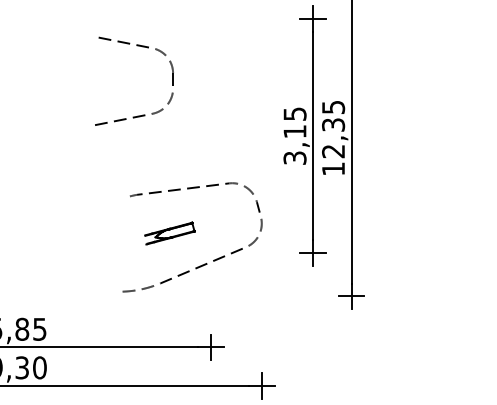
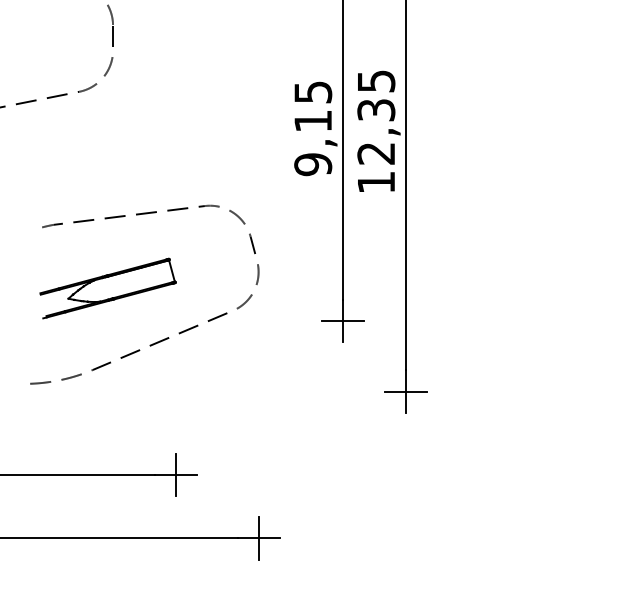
text: (294, 158) -> (312, 165), 3,15 -> 9,15
part: (169, 233) -> (107, 288), size x1.67

